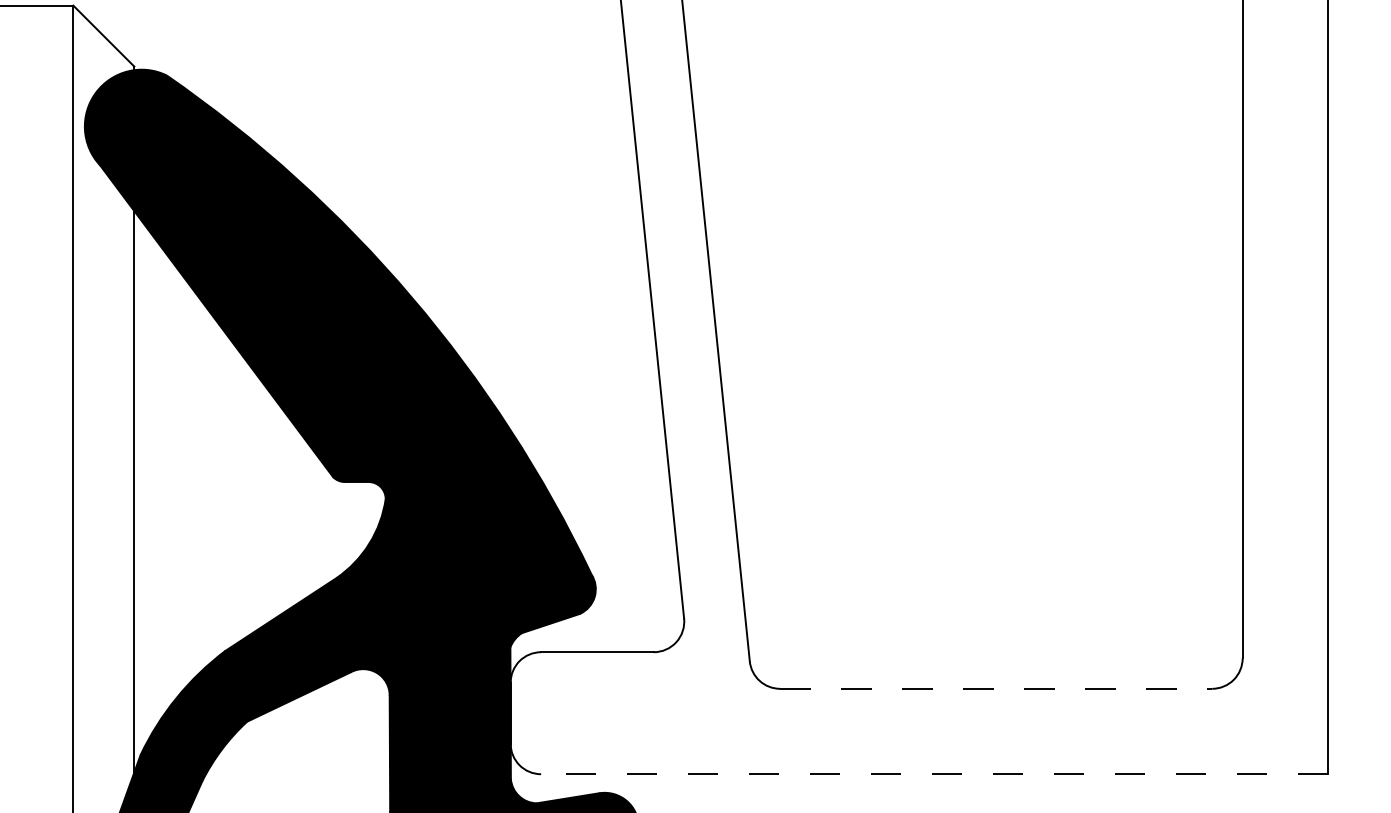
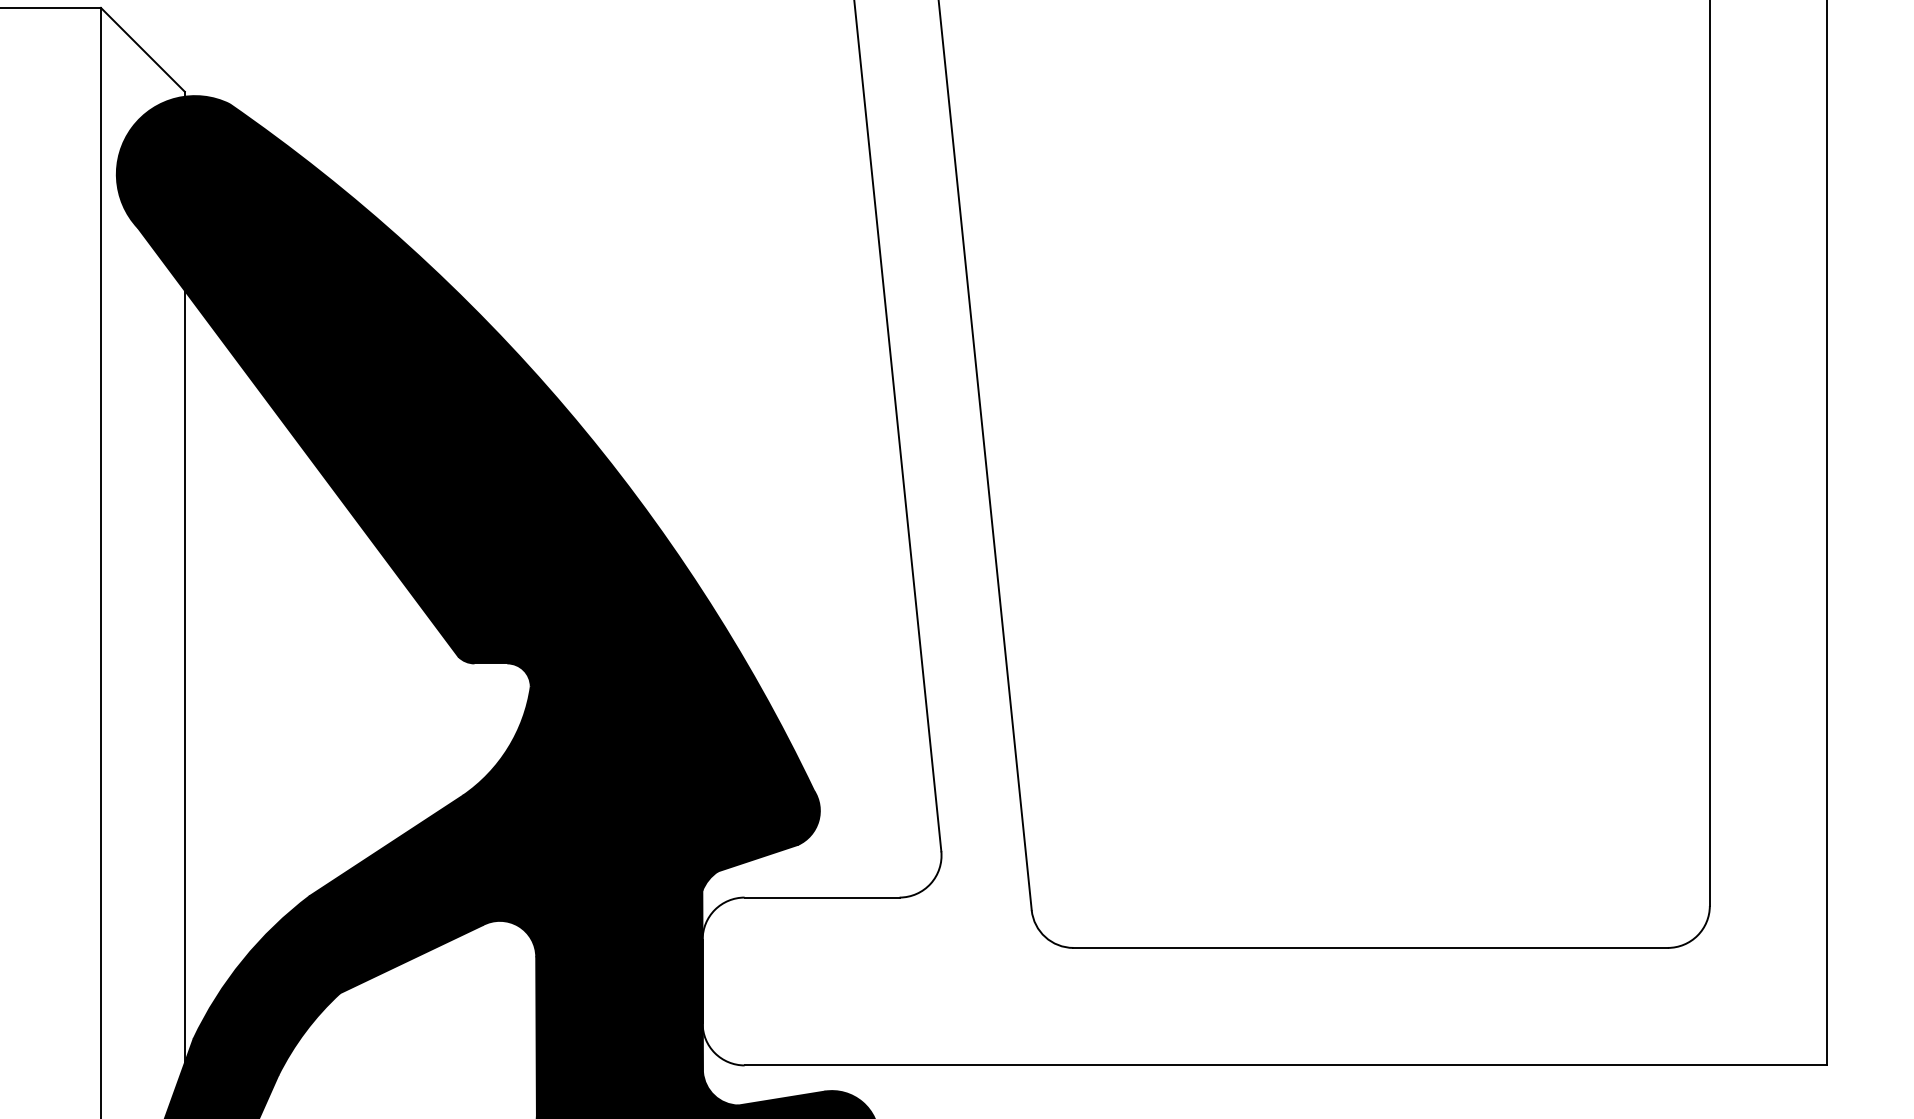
line: (996, 688) -> (1371, 947), dashed -> solid
line: (934, 774) -> (1285, 1065), dashed -> solid

